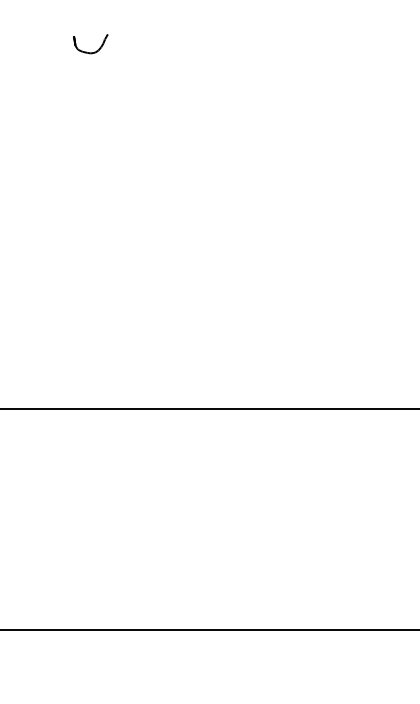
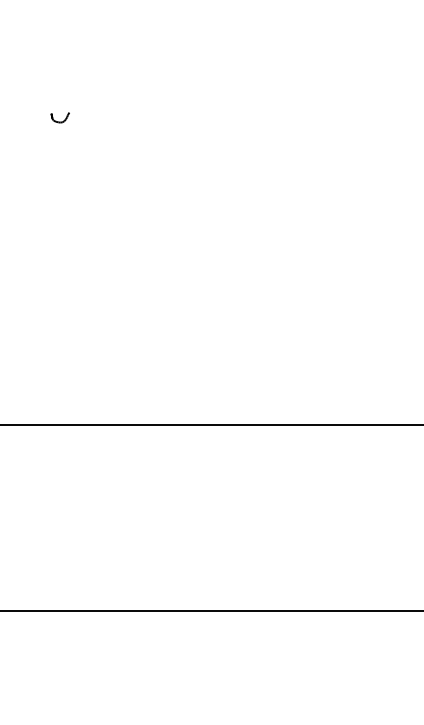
part: (89, 44) -> (59, 117), size x0.62

